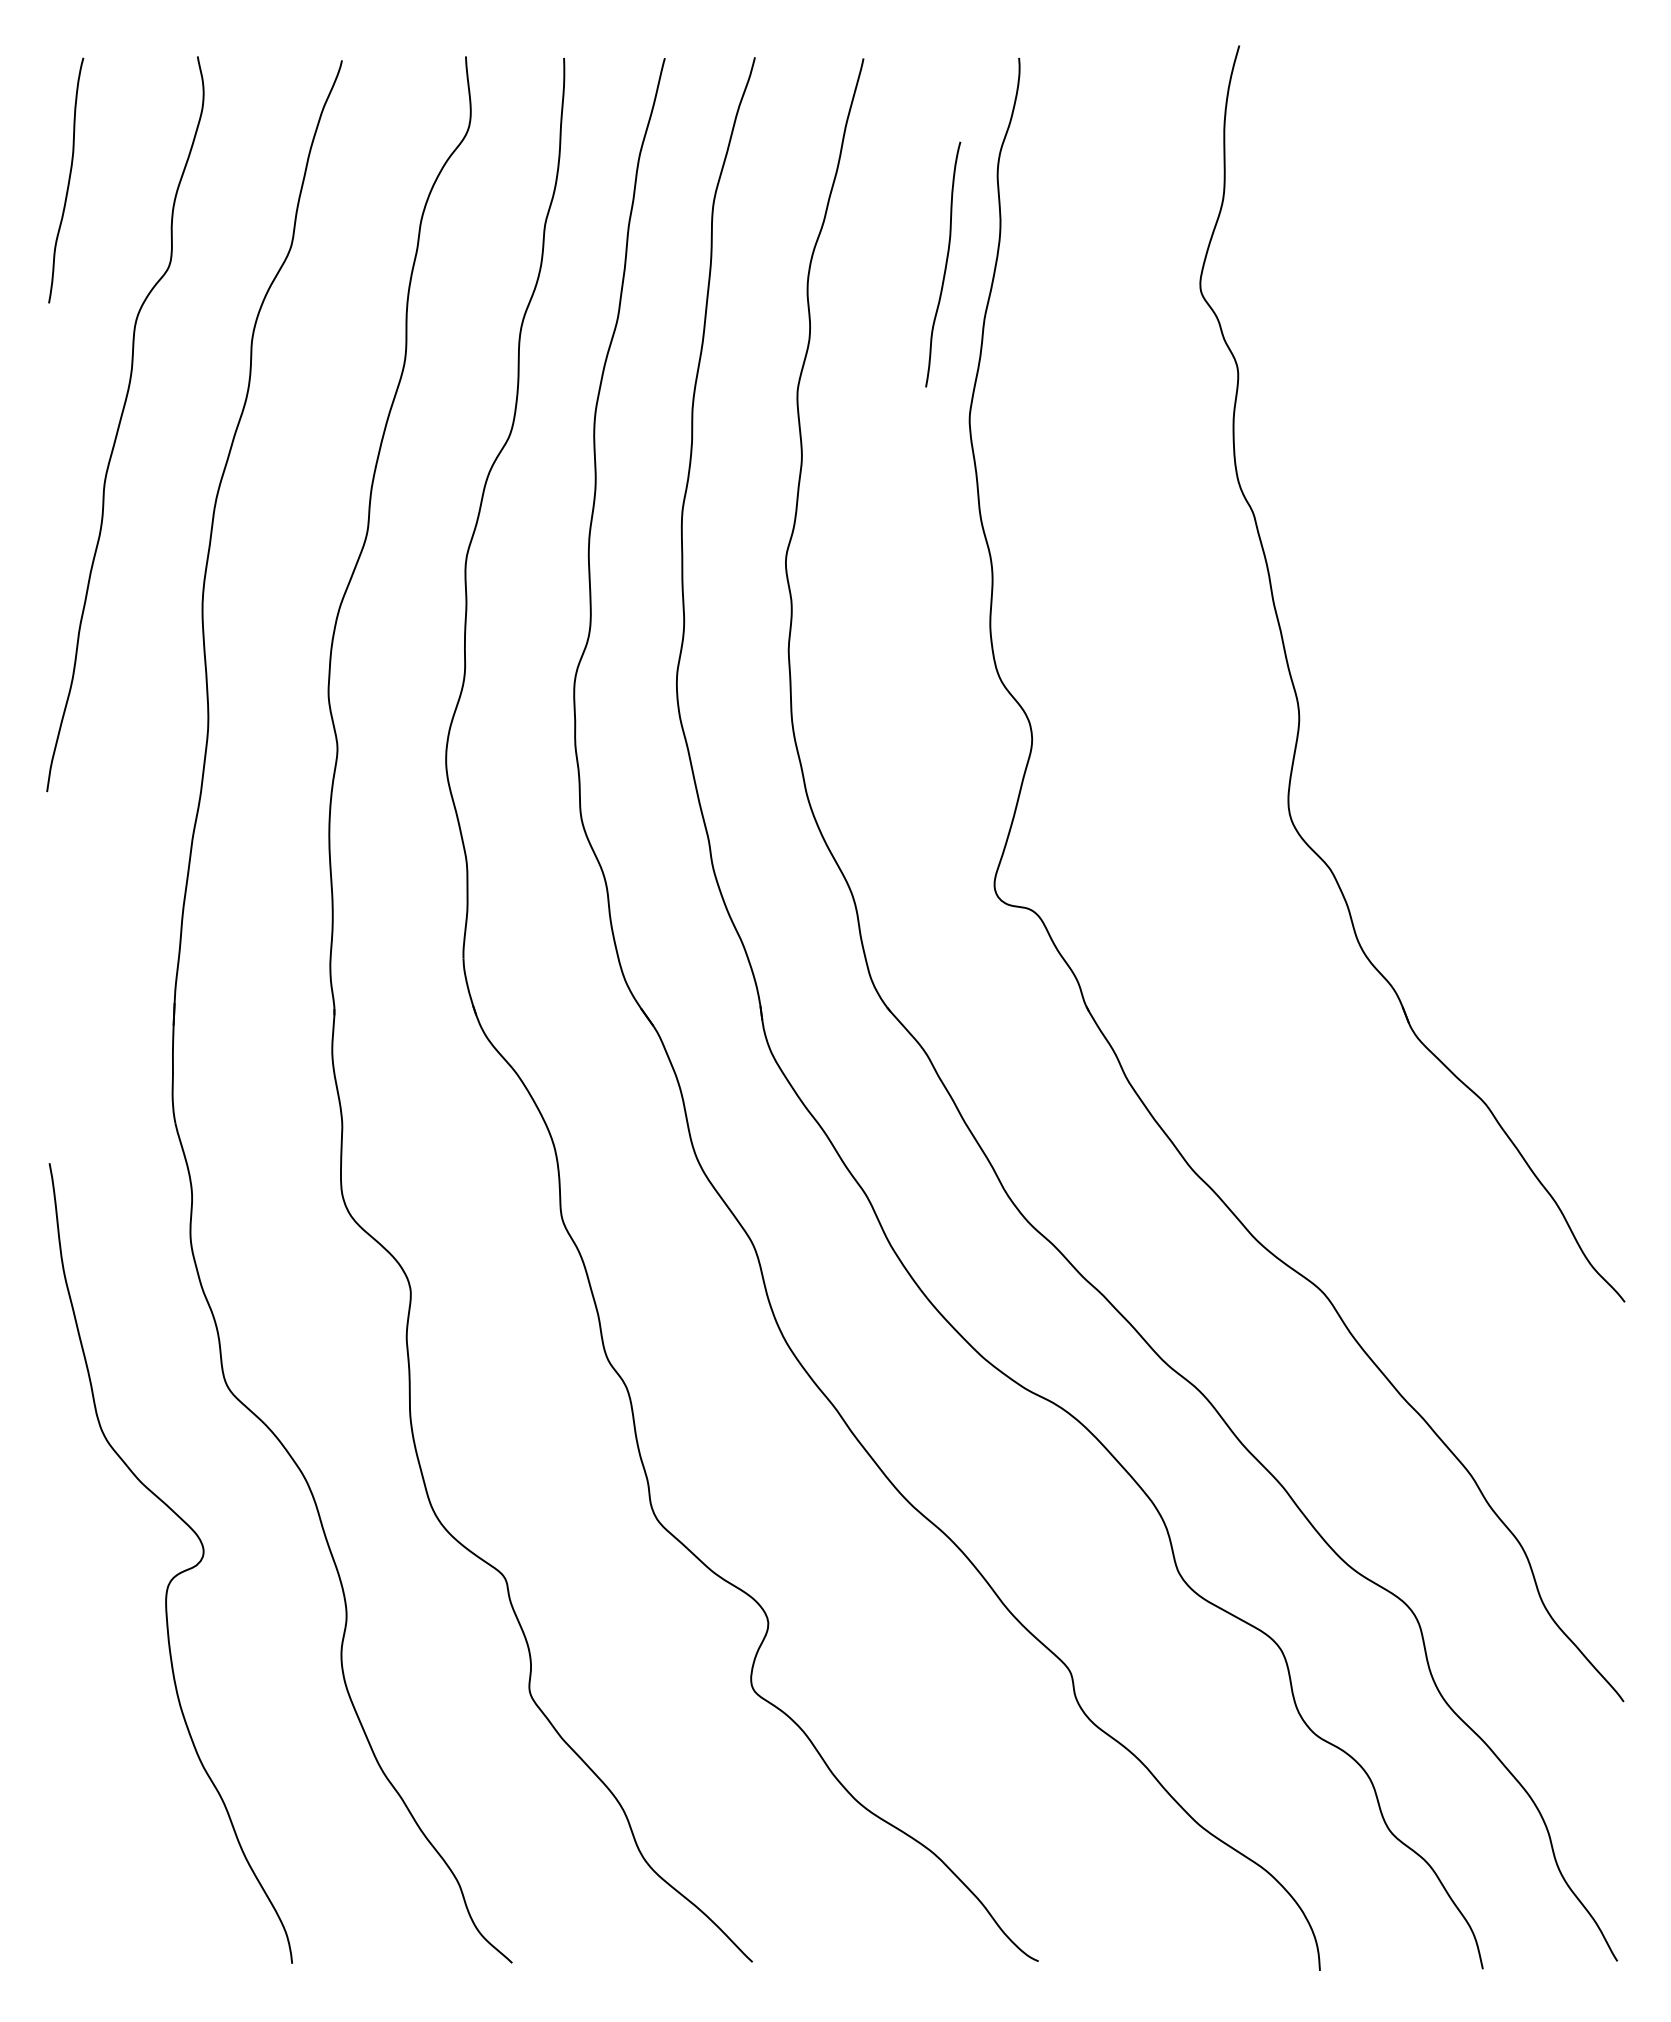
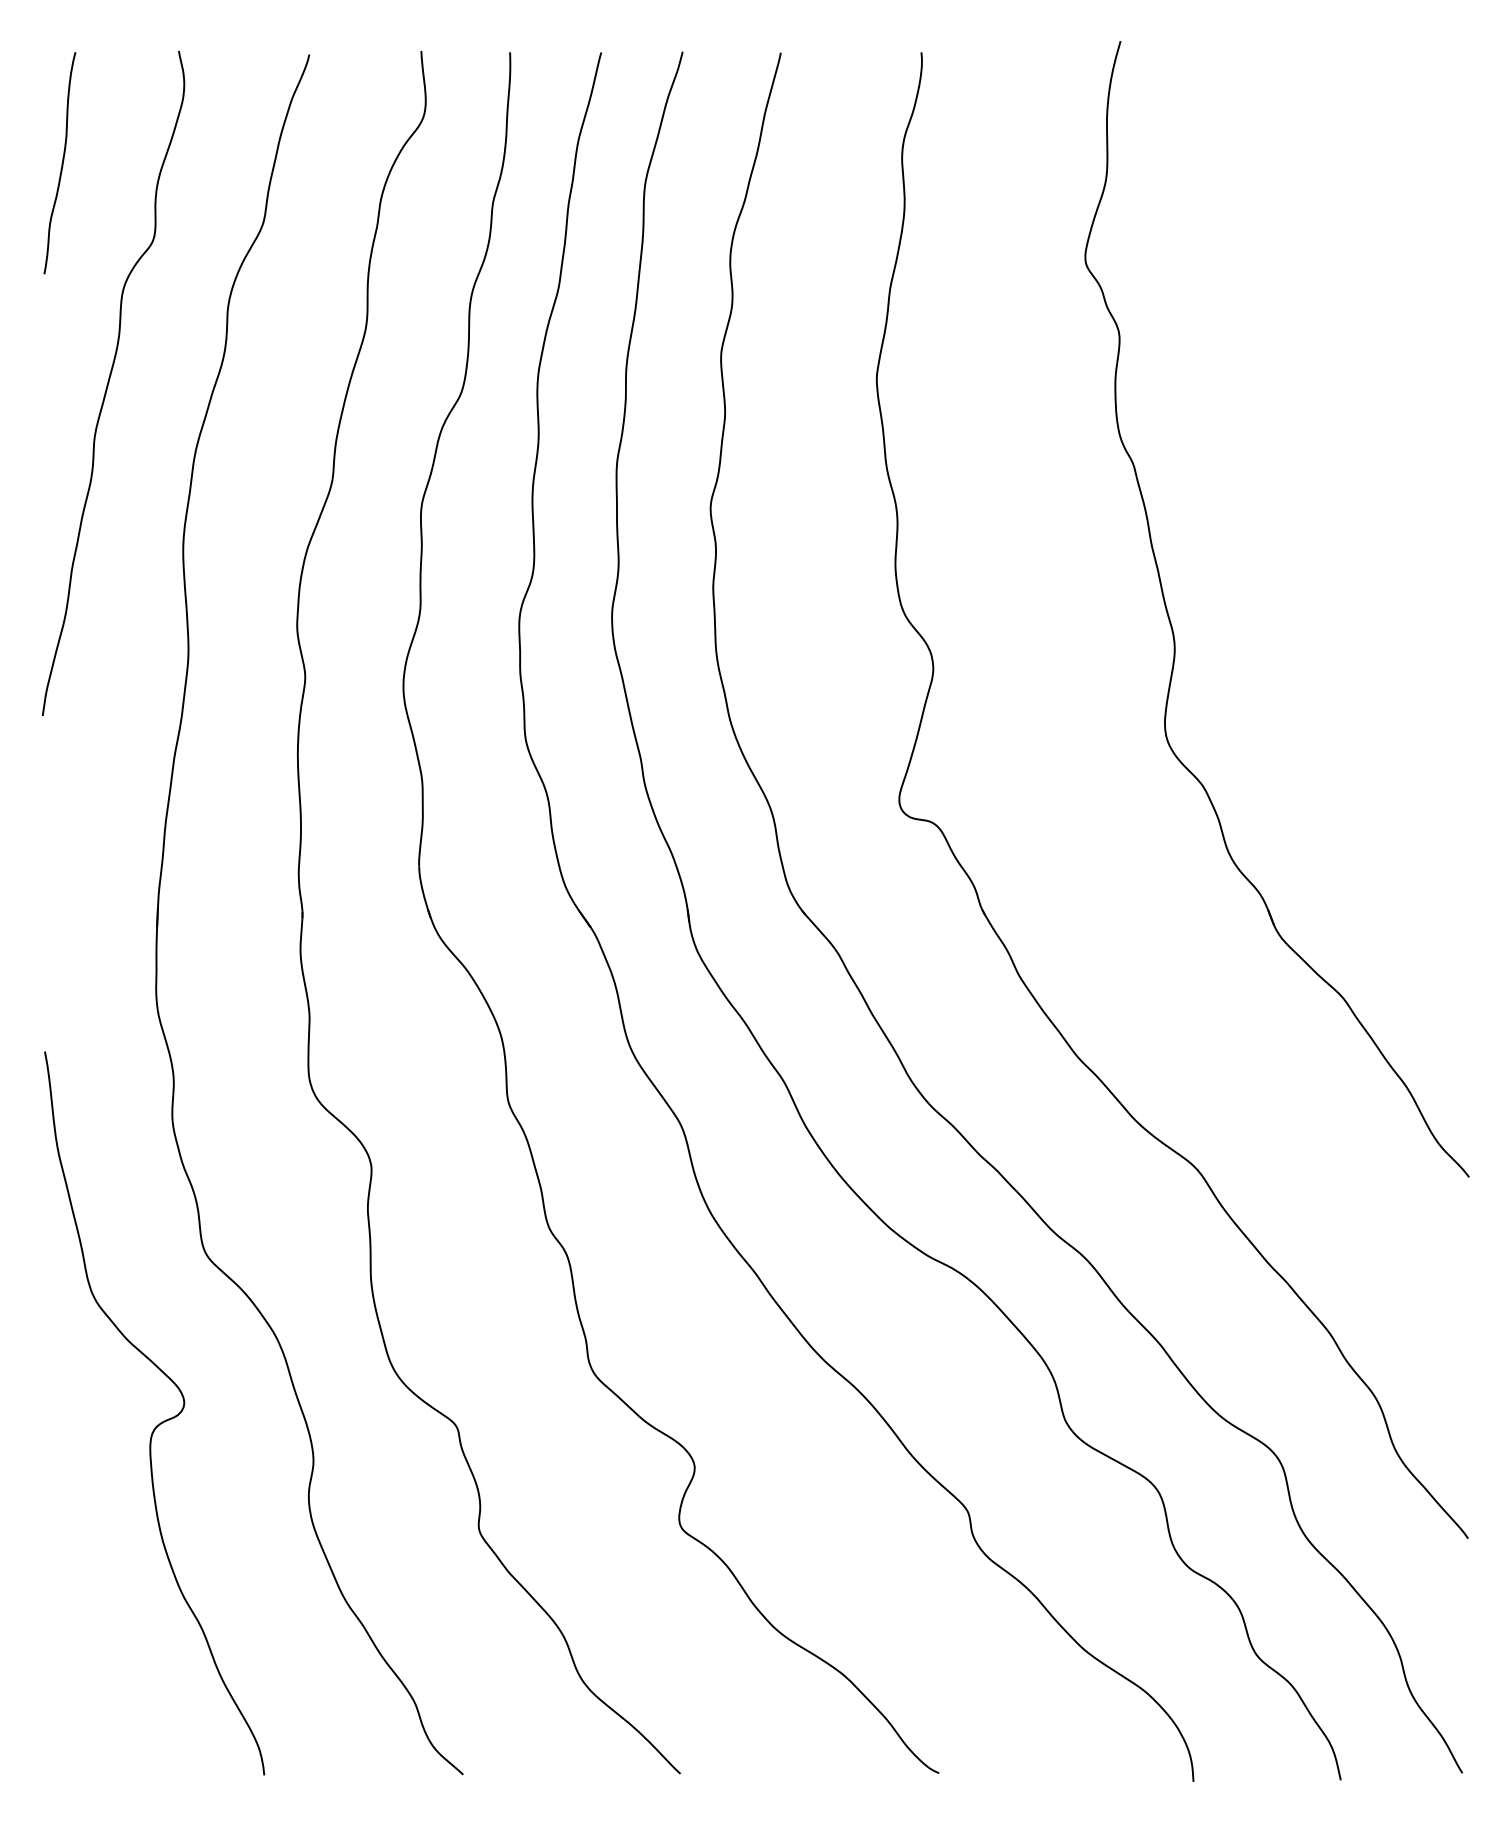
curve: (945, 264) -> (854, 239), removed

